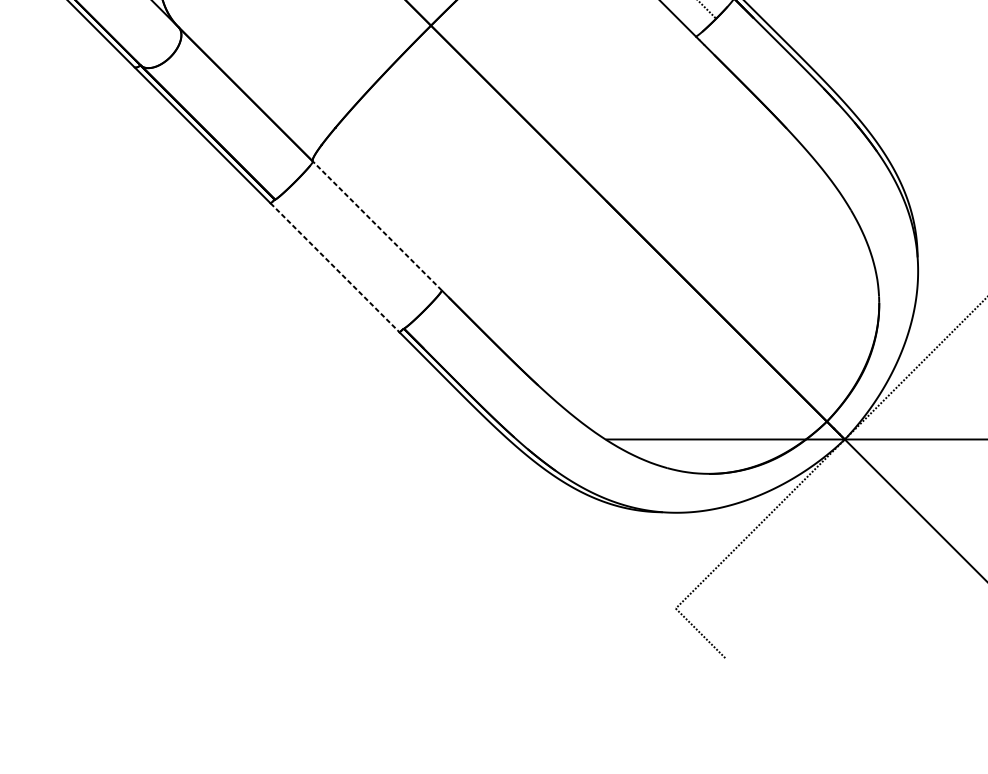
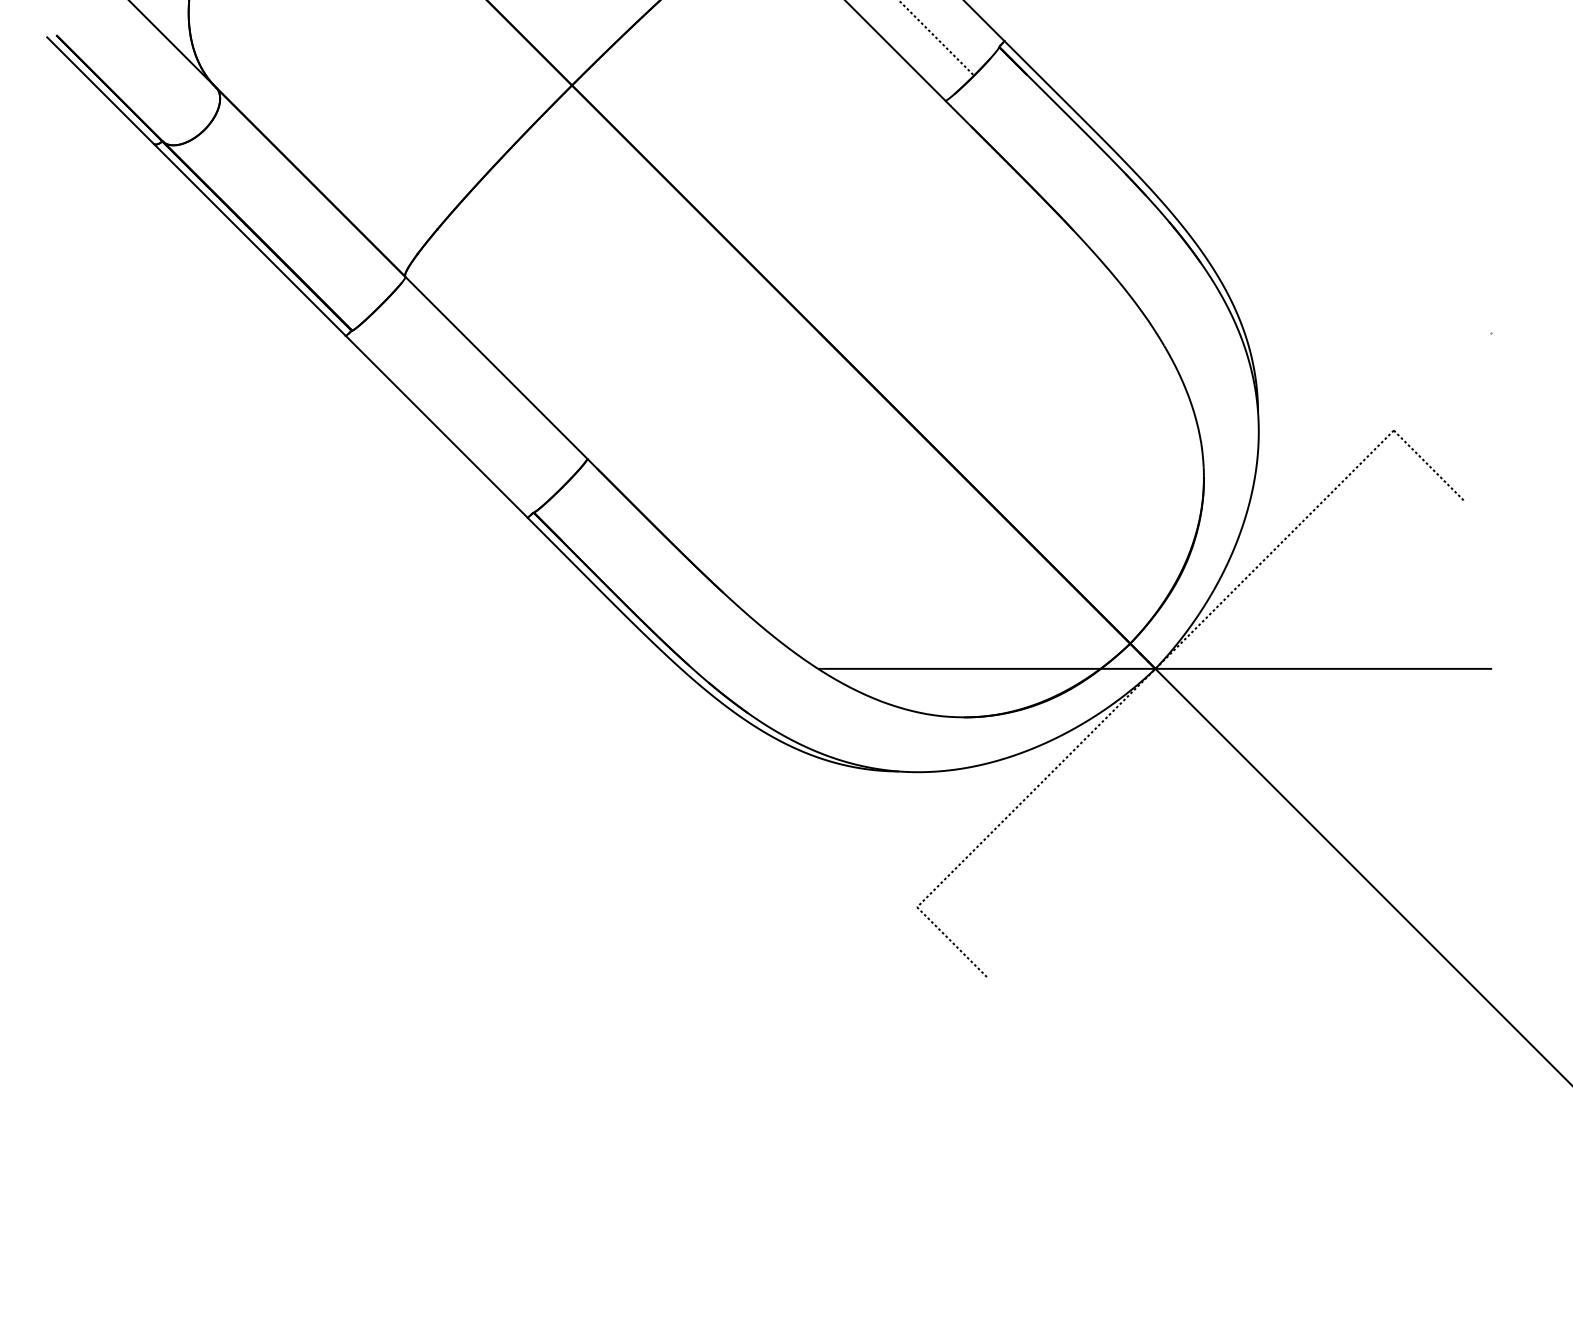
line: (377, 225) -> (496, 367), dashed -> solid
line: (334, 267) -> (436, 426), dashed -> solid

